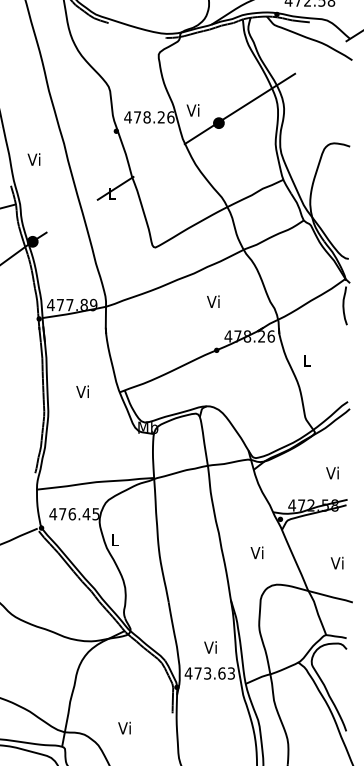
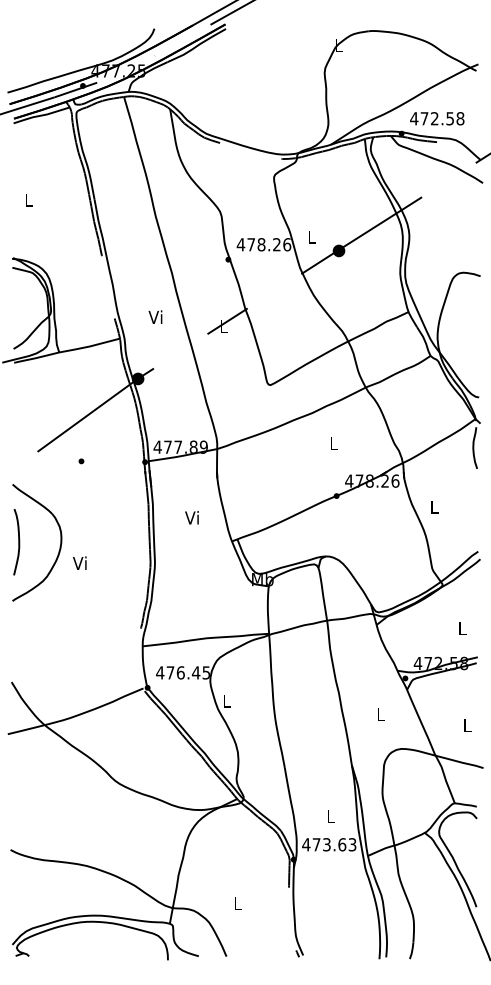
text: (192, 109) -> (310, 236), Vi -> L
text: (34, 158) -> (155, 316), moved
text: (212, 301) -> (332, 443), Vi -> L
text: (82, 391) -> (191, 517), moved
text: (332, 473) -> (461, 628), Vi -> L
text: (256, 552) -> (379, 714), Vi -> L
text: (337, 562) -> (466, 725), Vi -> L
text: (210, 647) -> (329, 816), Vi -> L
text: (123, 727) -> (236, 903), Vi -> L

